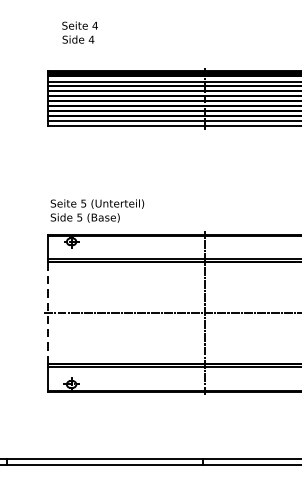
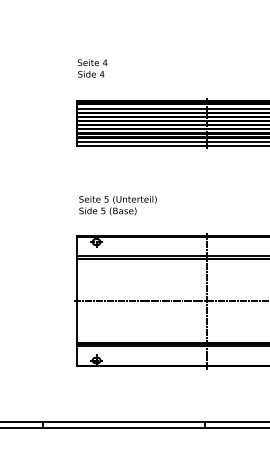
text: (79, 32) -> (92, 68), moved
text: (96, 210) -> (117, 205), moved
line: (48, 312) -> (77, 300), dashed -> solid

